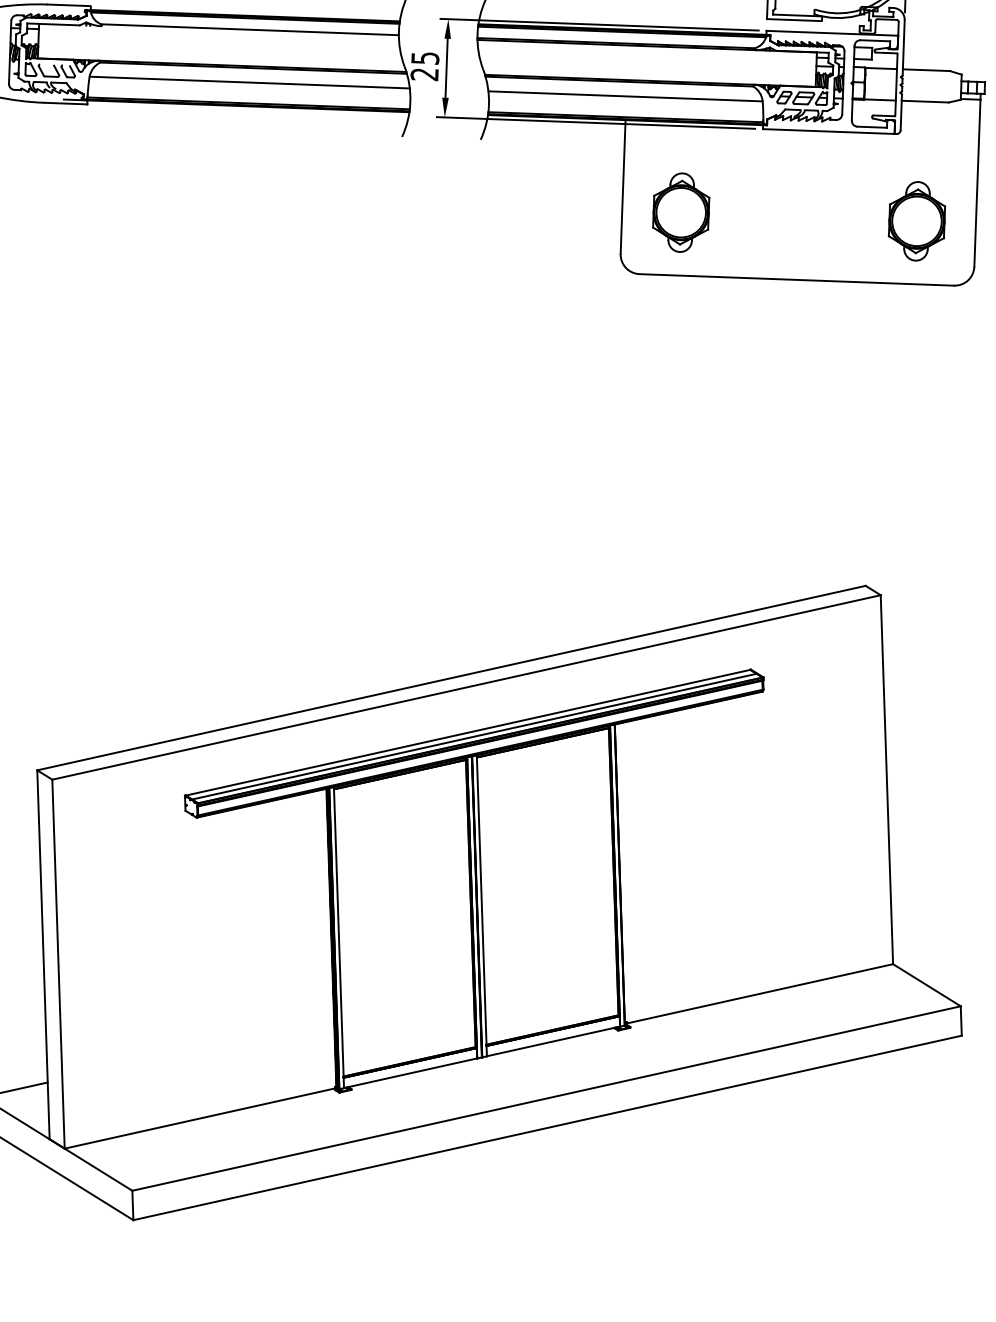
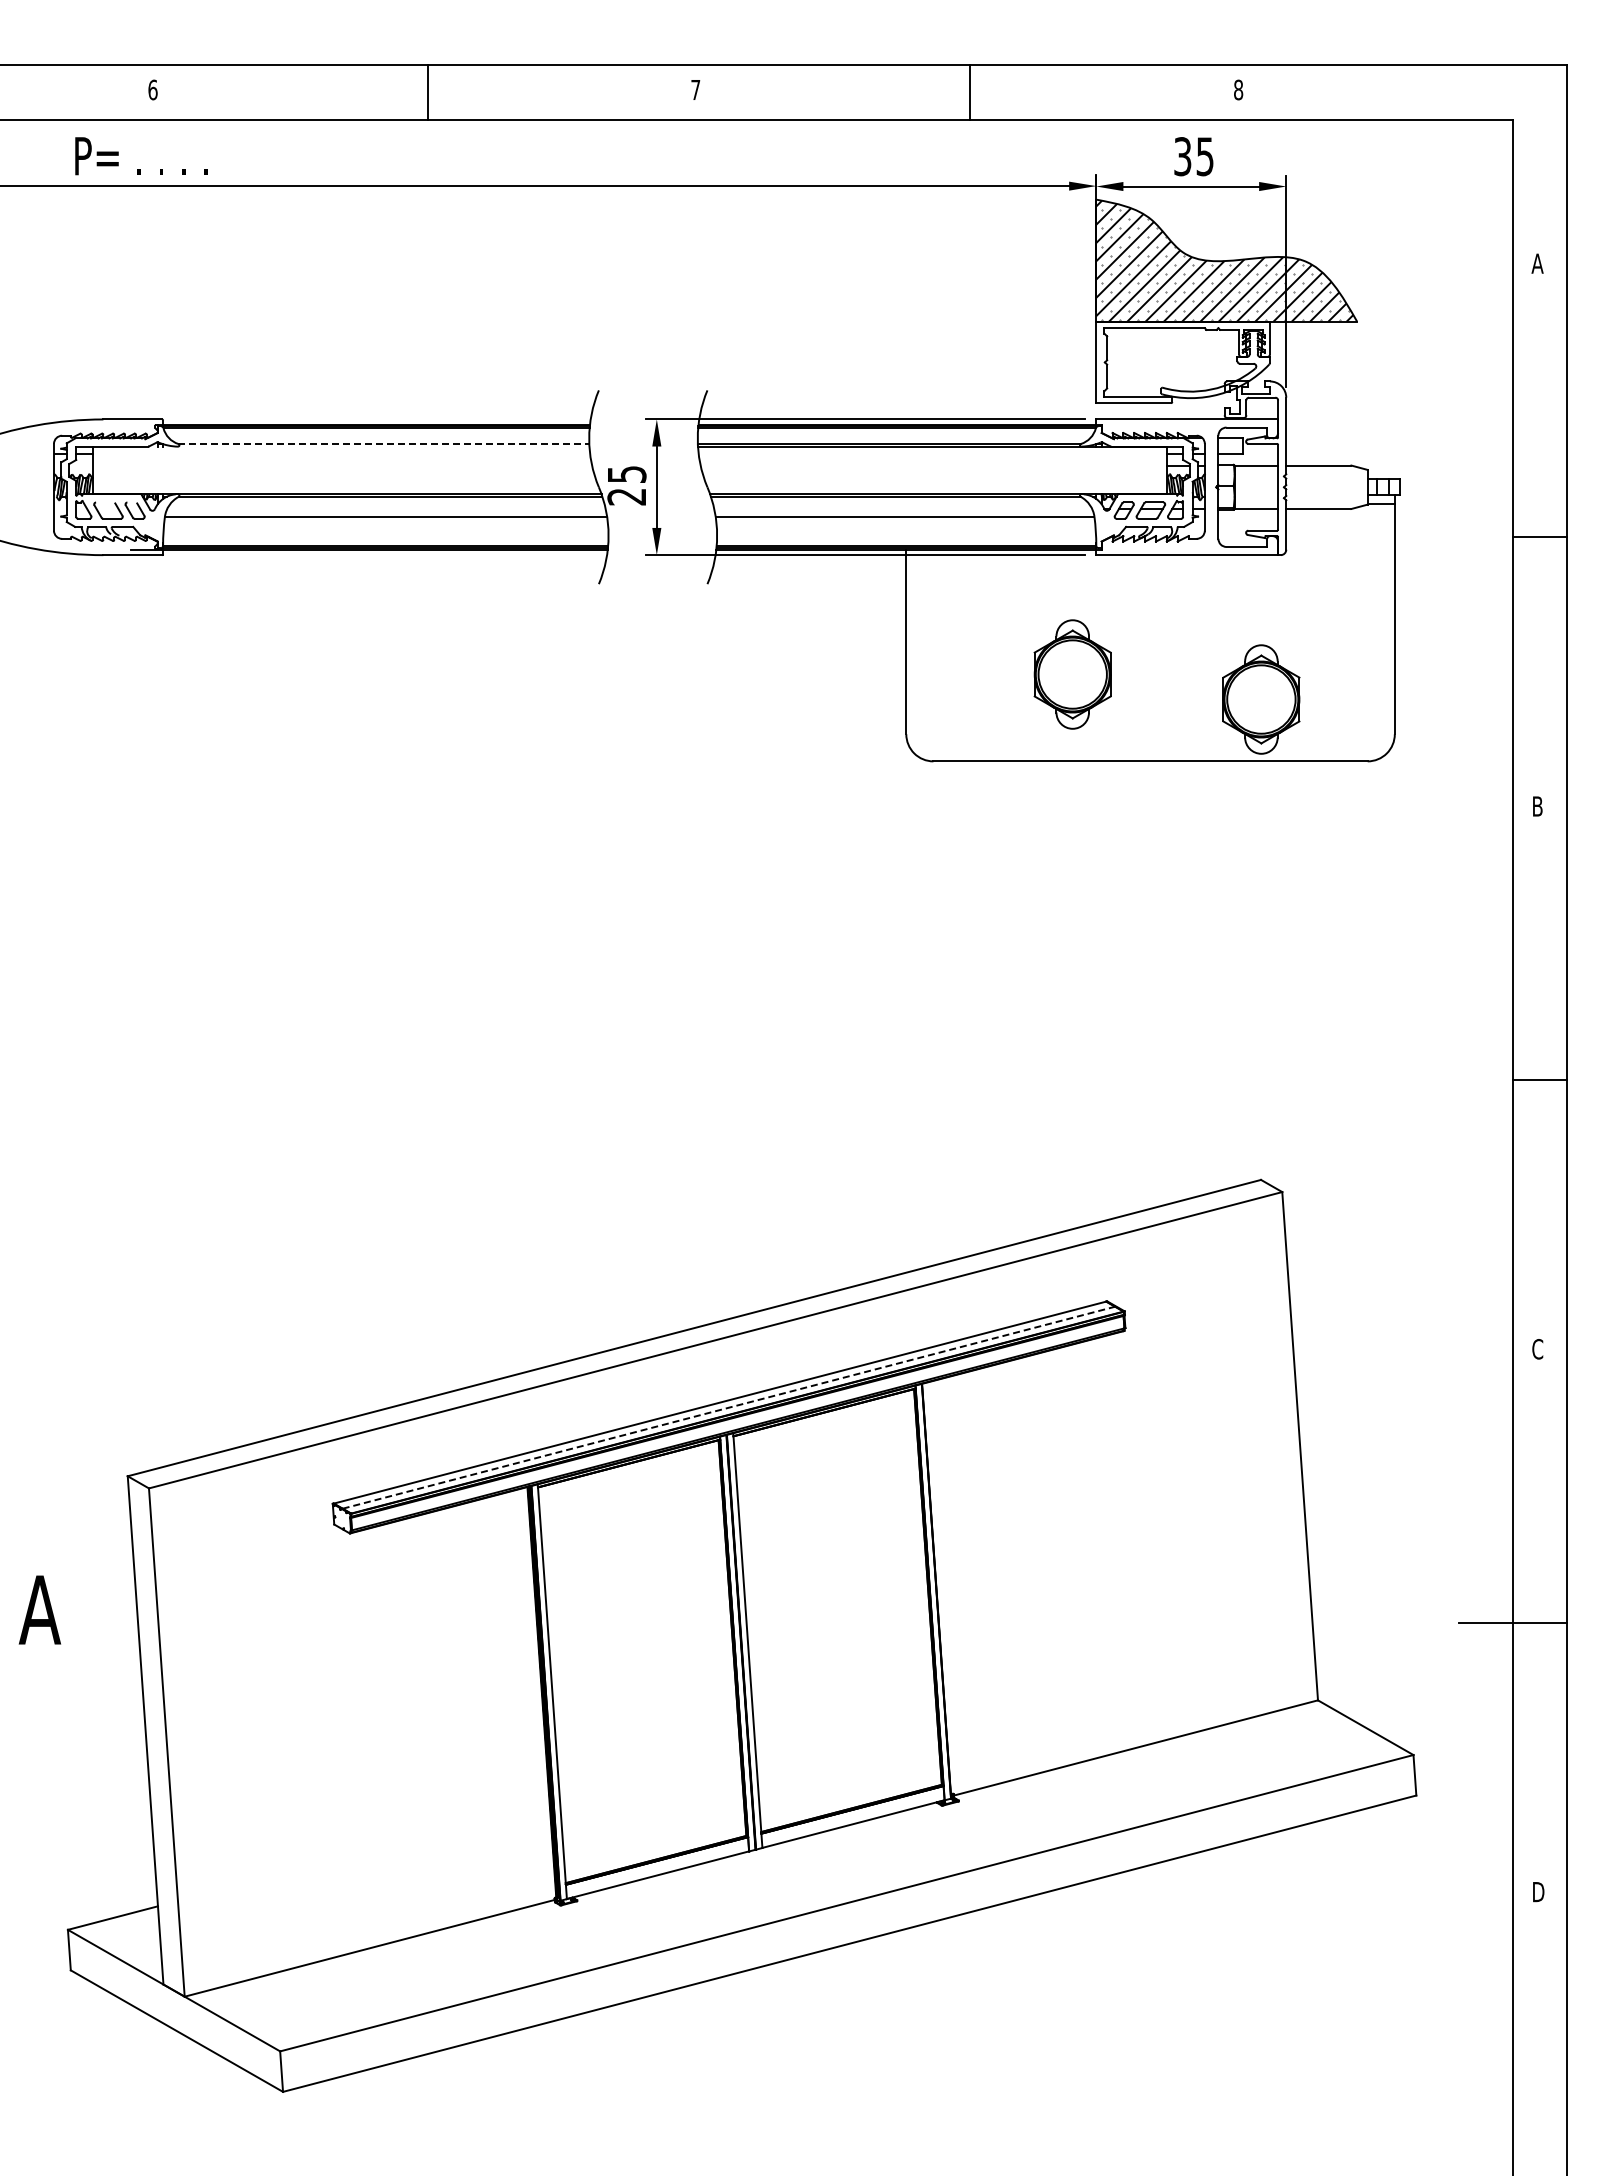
line: (250, 29) -> (384, 443), solid -> dashed
part: (681, 212) -> (1072, 674), moved
part: (917, 221) -> (1261, 699), moved
line: (474, 736) -> (729, 1407), solid -> dashed

